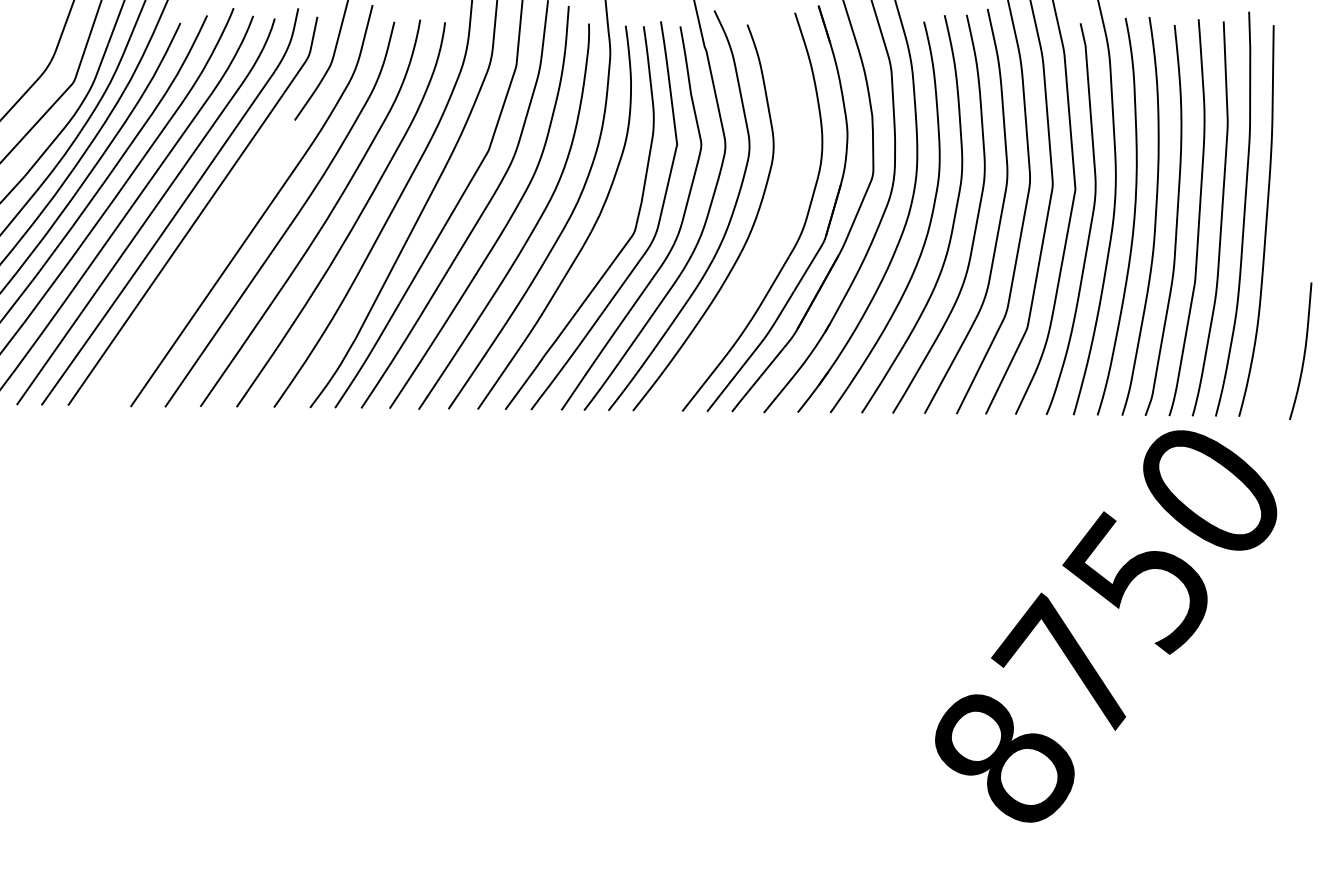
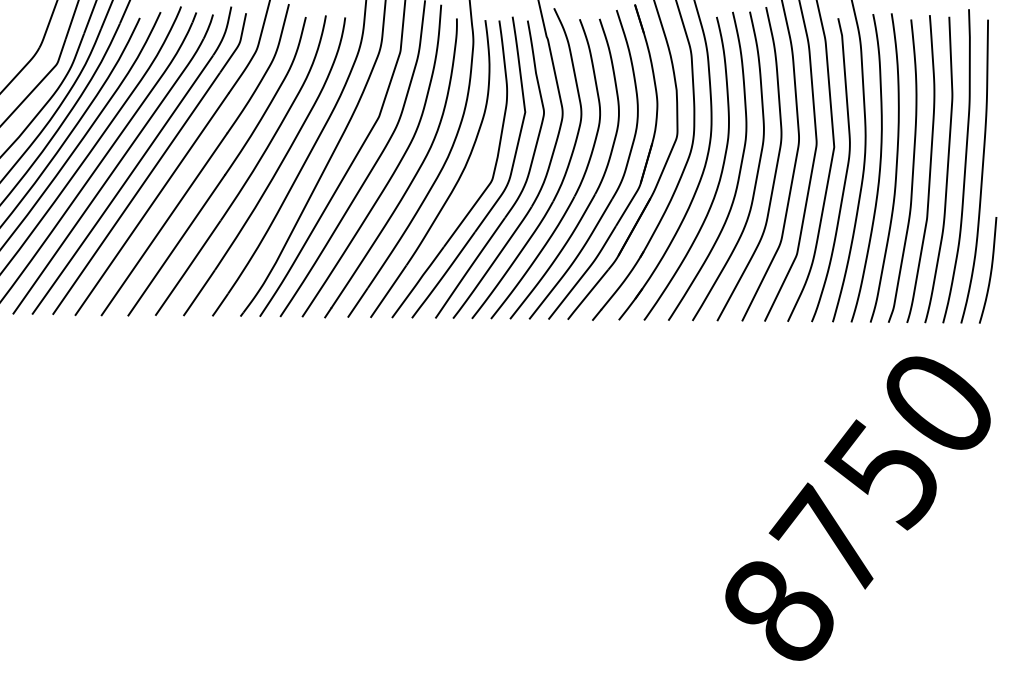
part: (771, 239) -> (598, 185), added
line: (195, 262) -> (151, 203), added
curve: (1303, 353) -> (990, 272), moved
text: (1106, 626) -> (858, 508), moved

